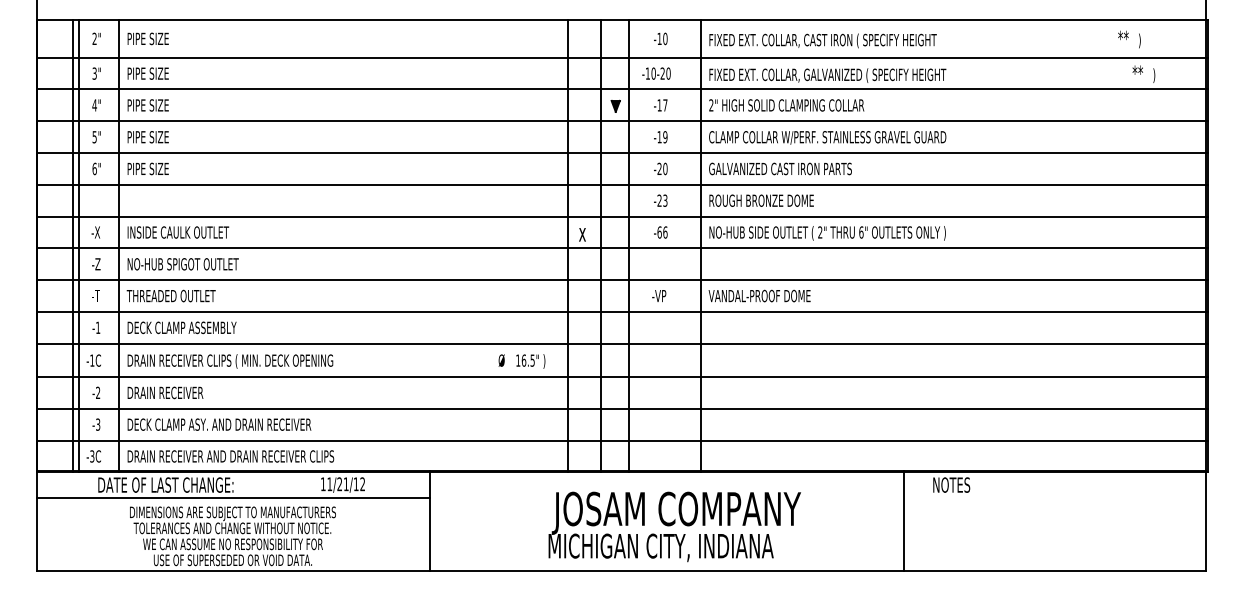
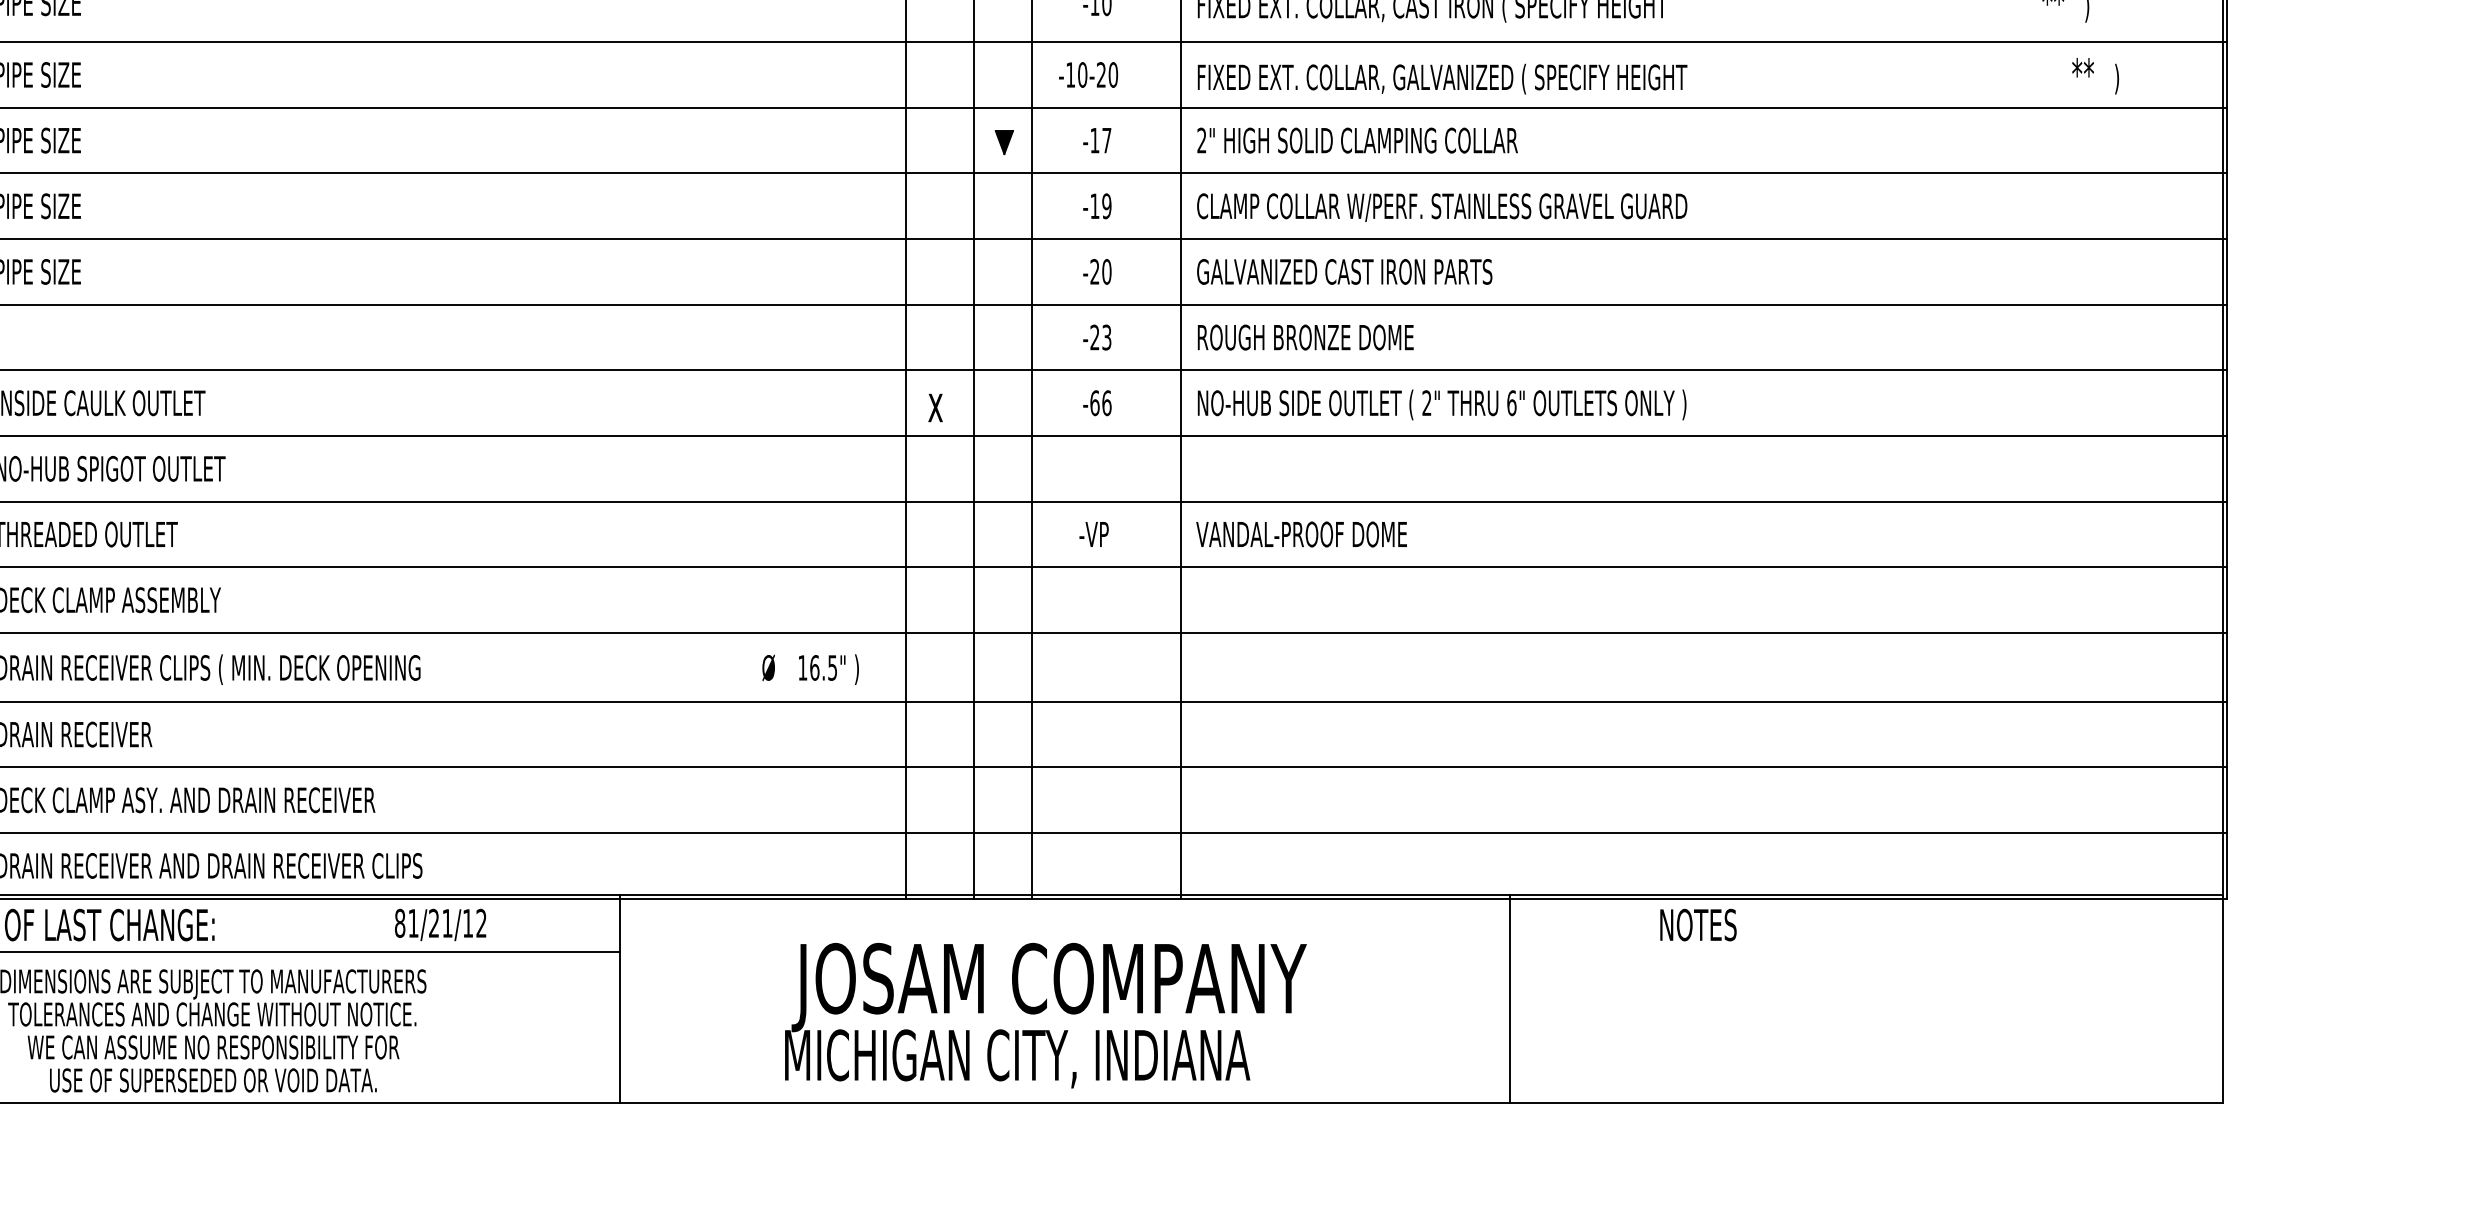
text: (322, 484) -> (398, 923), 11/21/12 -> 81/21/12
line: (904, 520) -> (1509, 998), moved
text: (674, 526) -> (1045, 1014), moved

